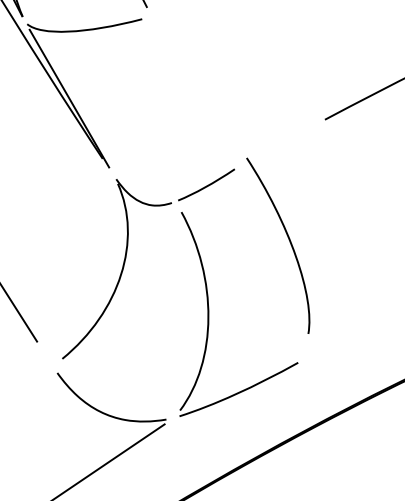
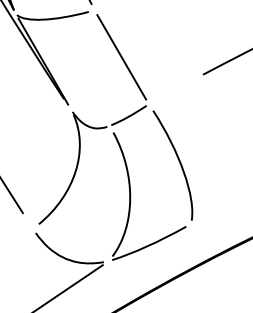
line: (194, 92) -> (121, 57), added
curve: (287, 239) -> (178, 161), moved

